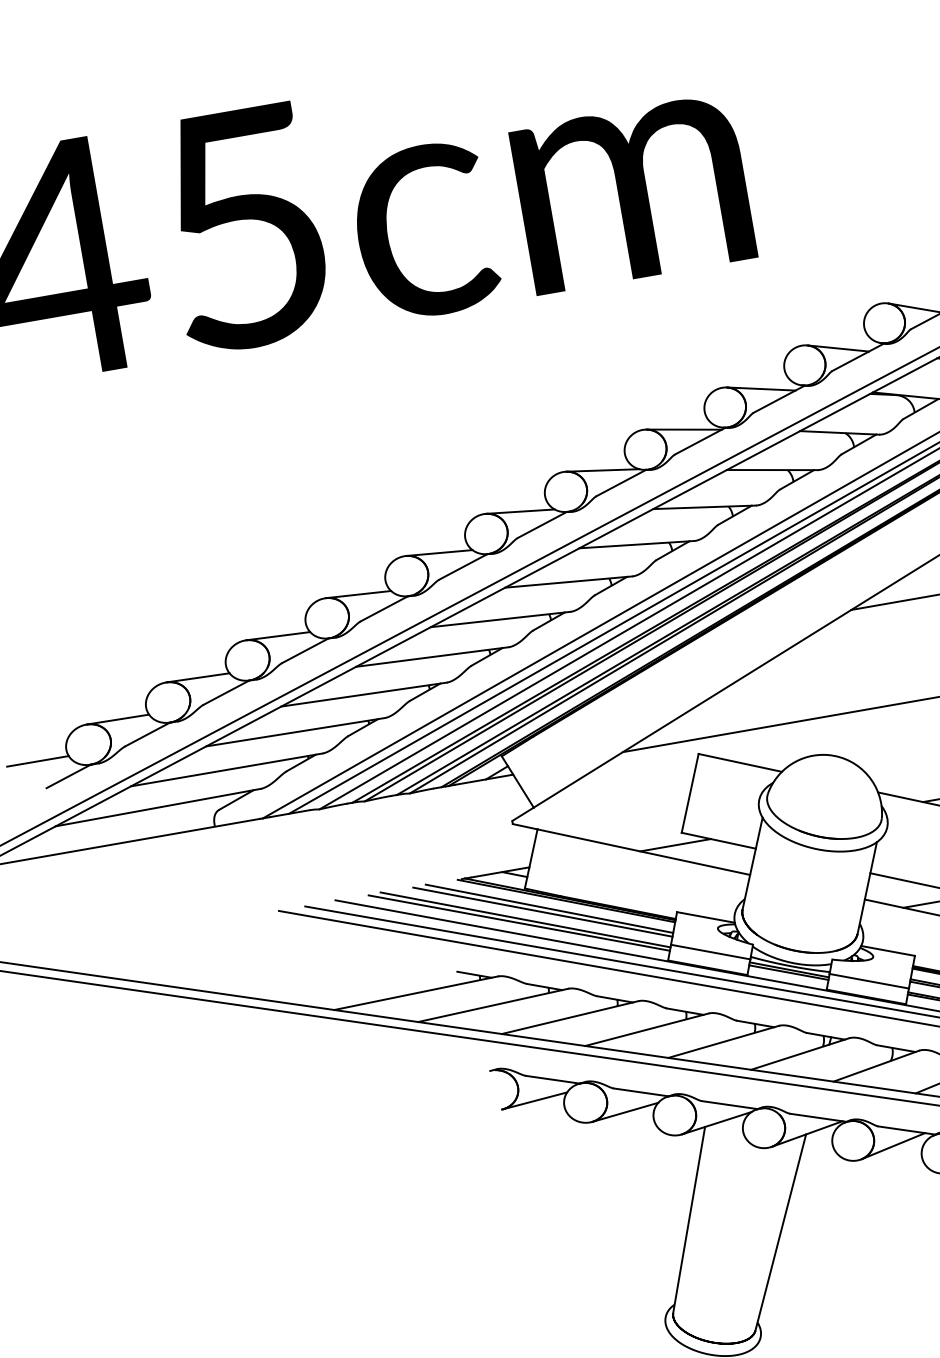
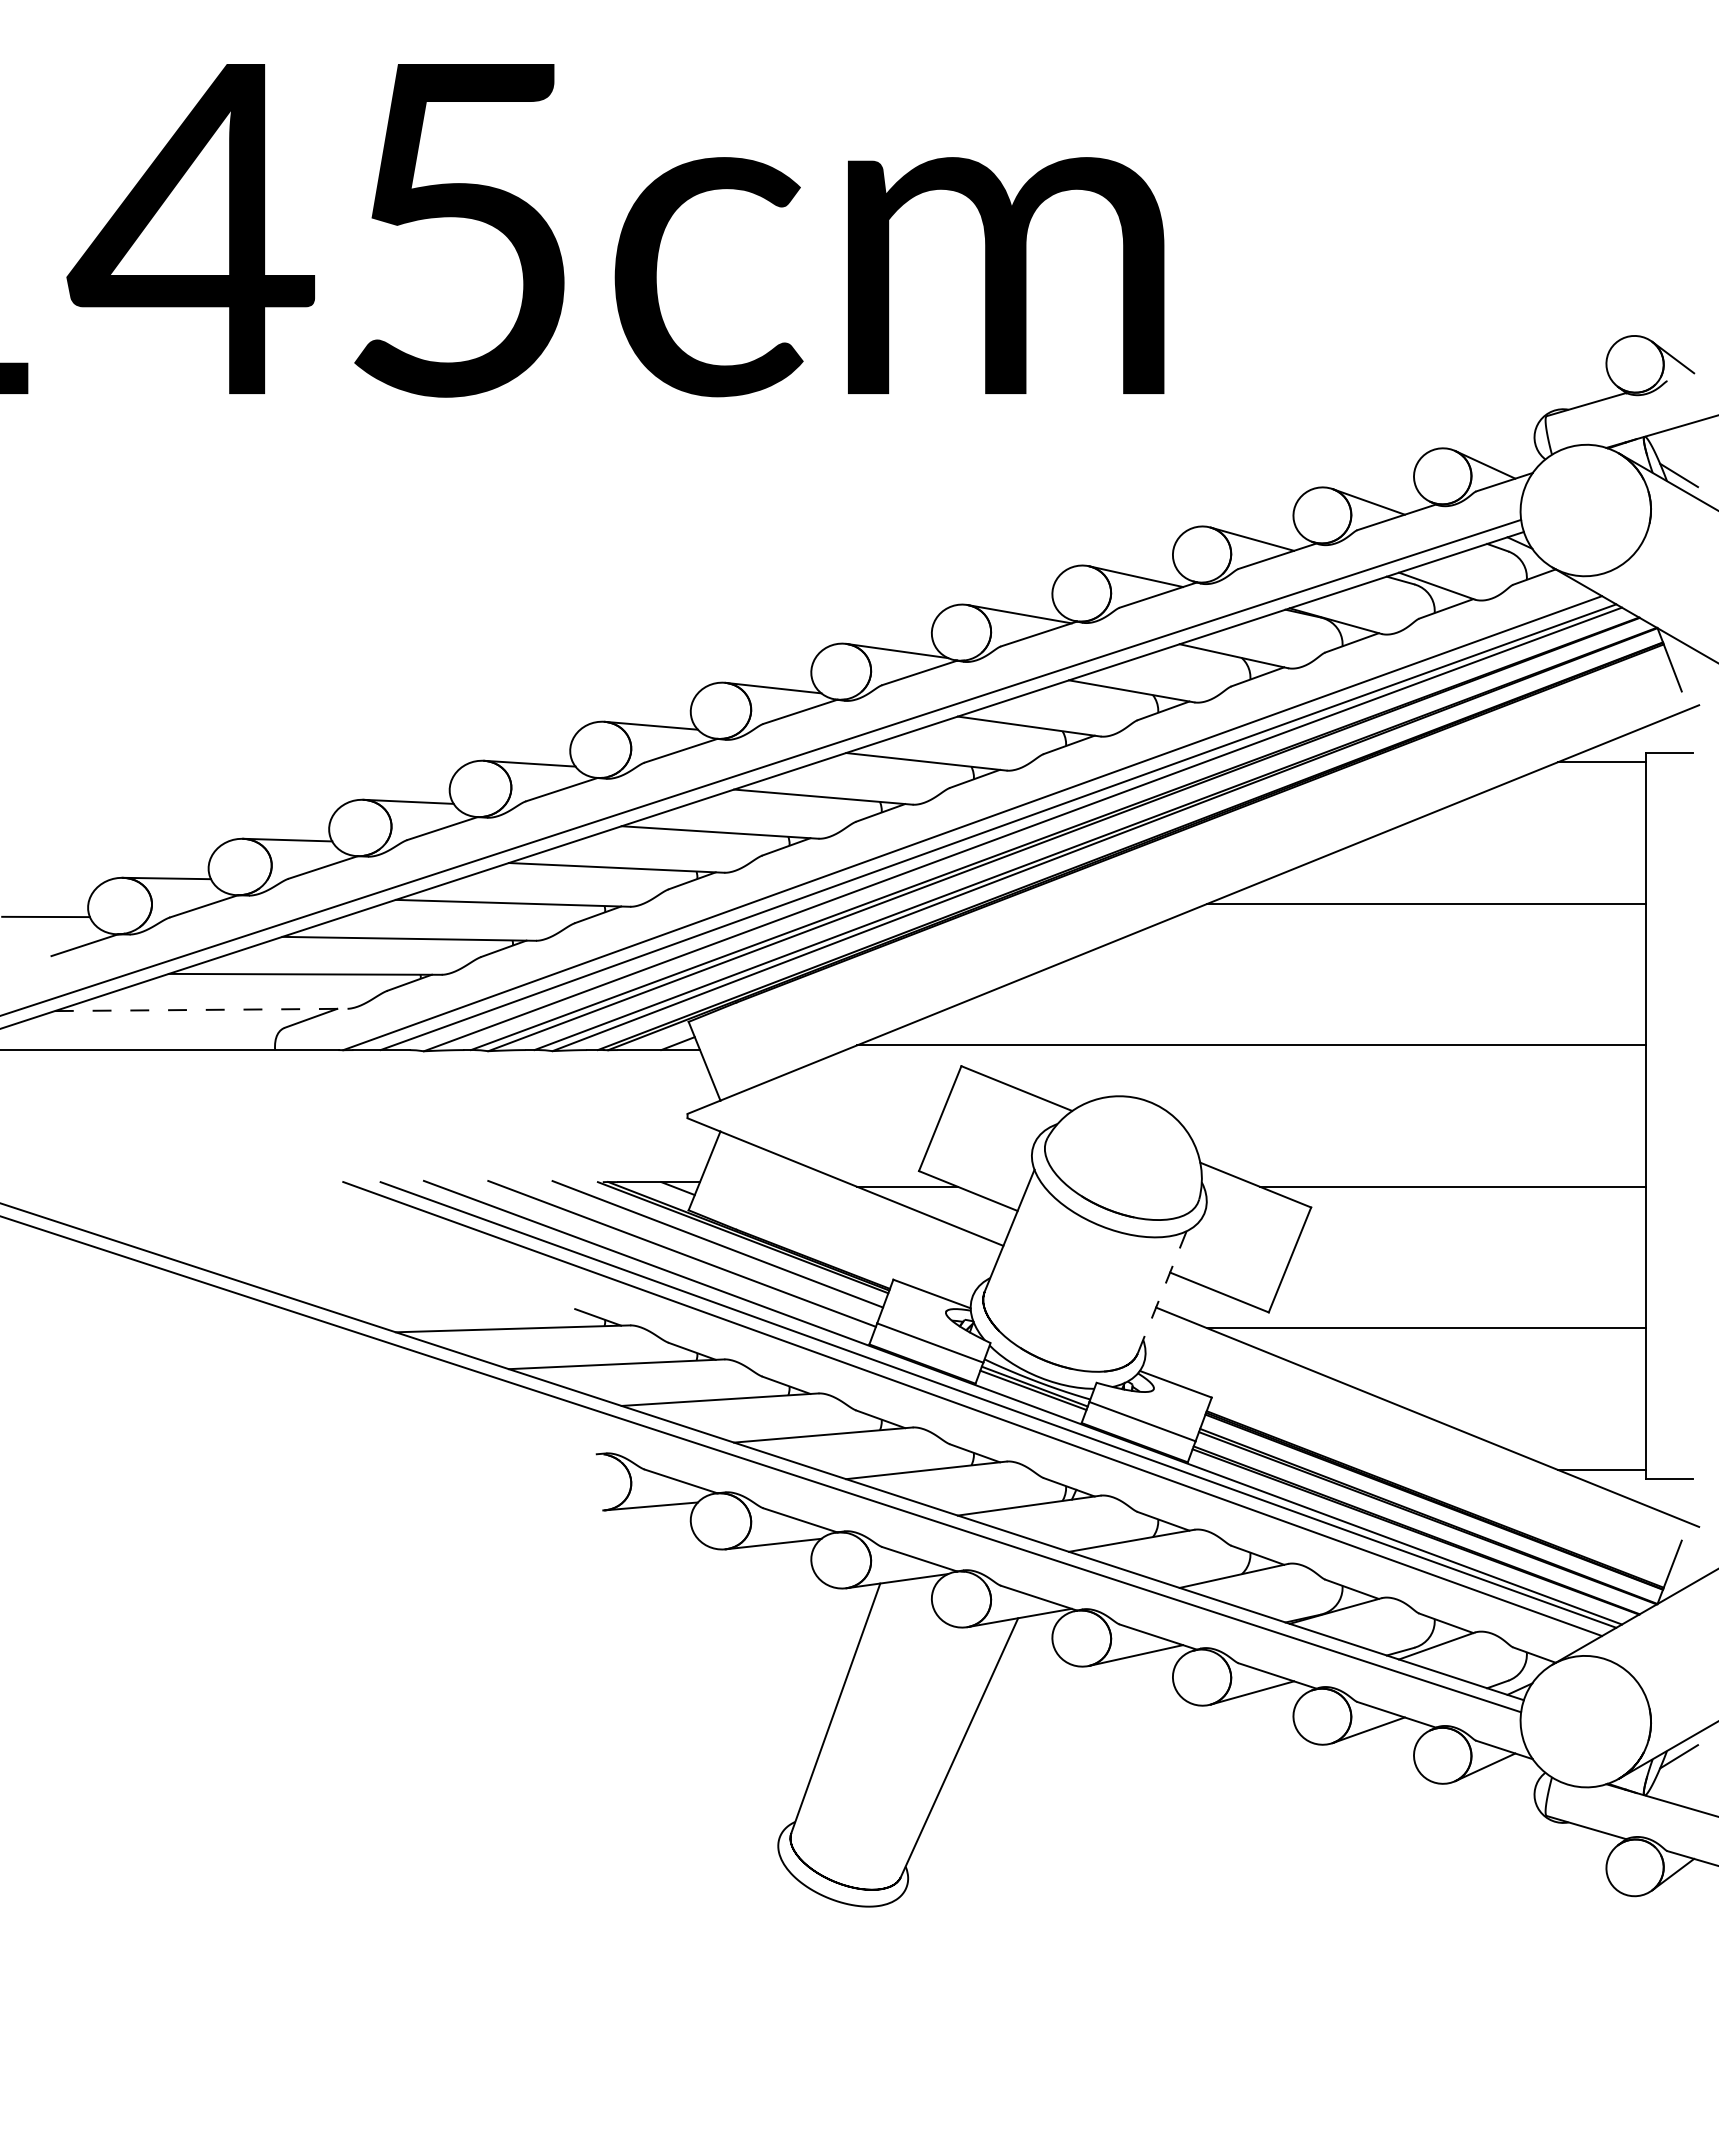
line: (158, 807) -> (201, 1009), solid -> dashed
line: (867, 888) -> (1162, 1292), solid -> dashed
line: (542, 912) -> (707, 1247), removed
line: (519, 922) -> (672, 1256), removed

